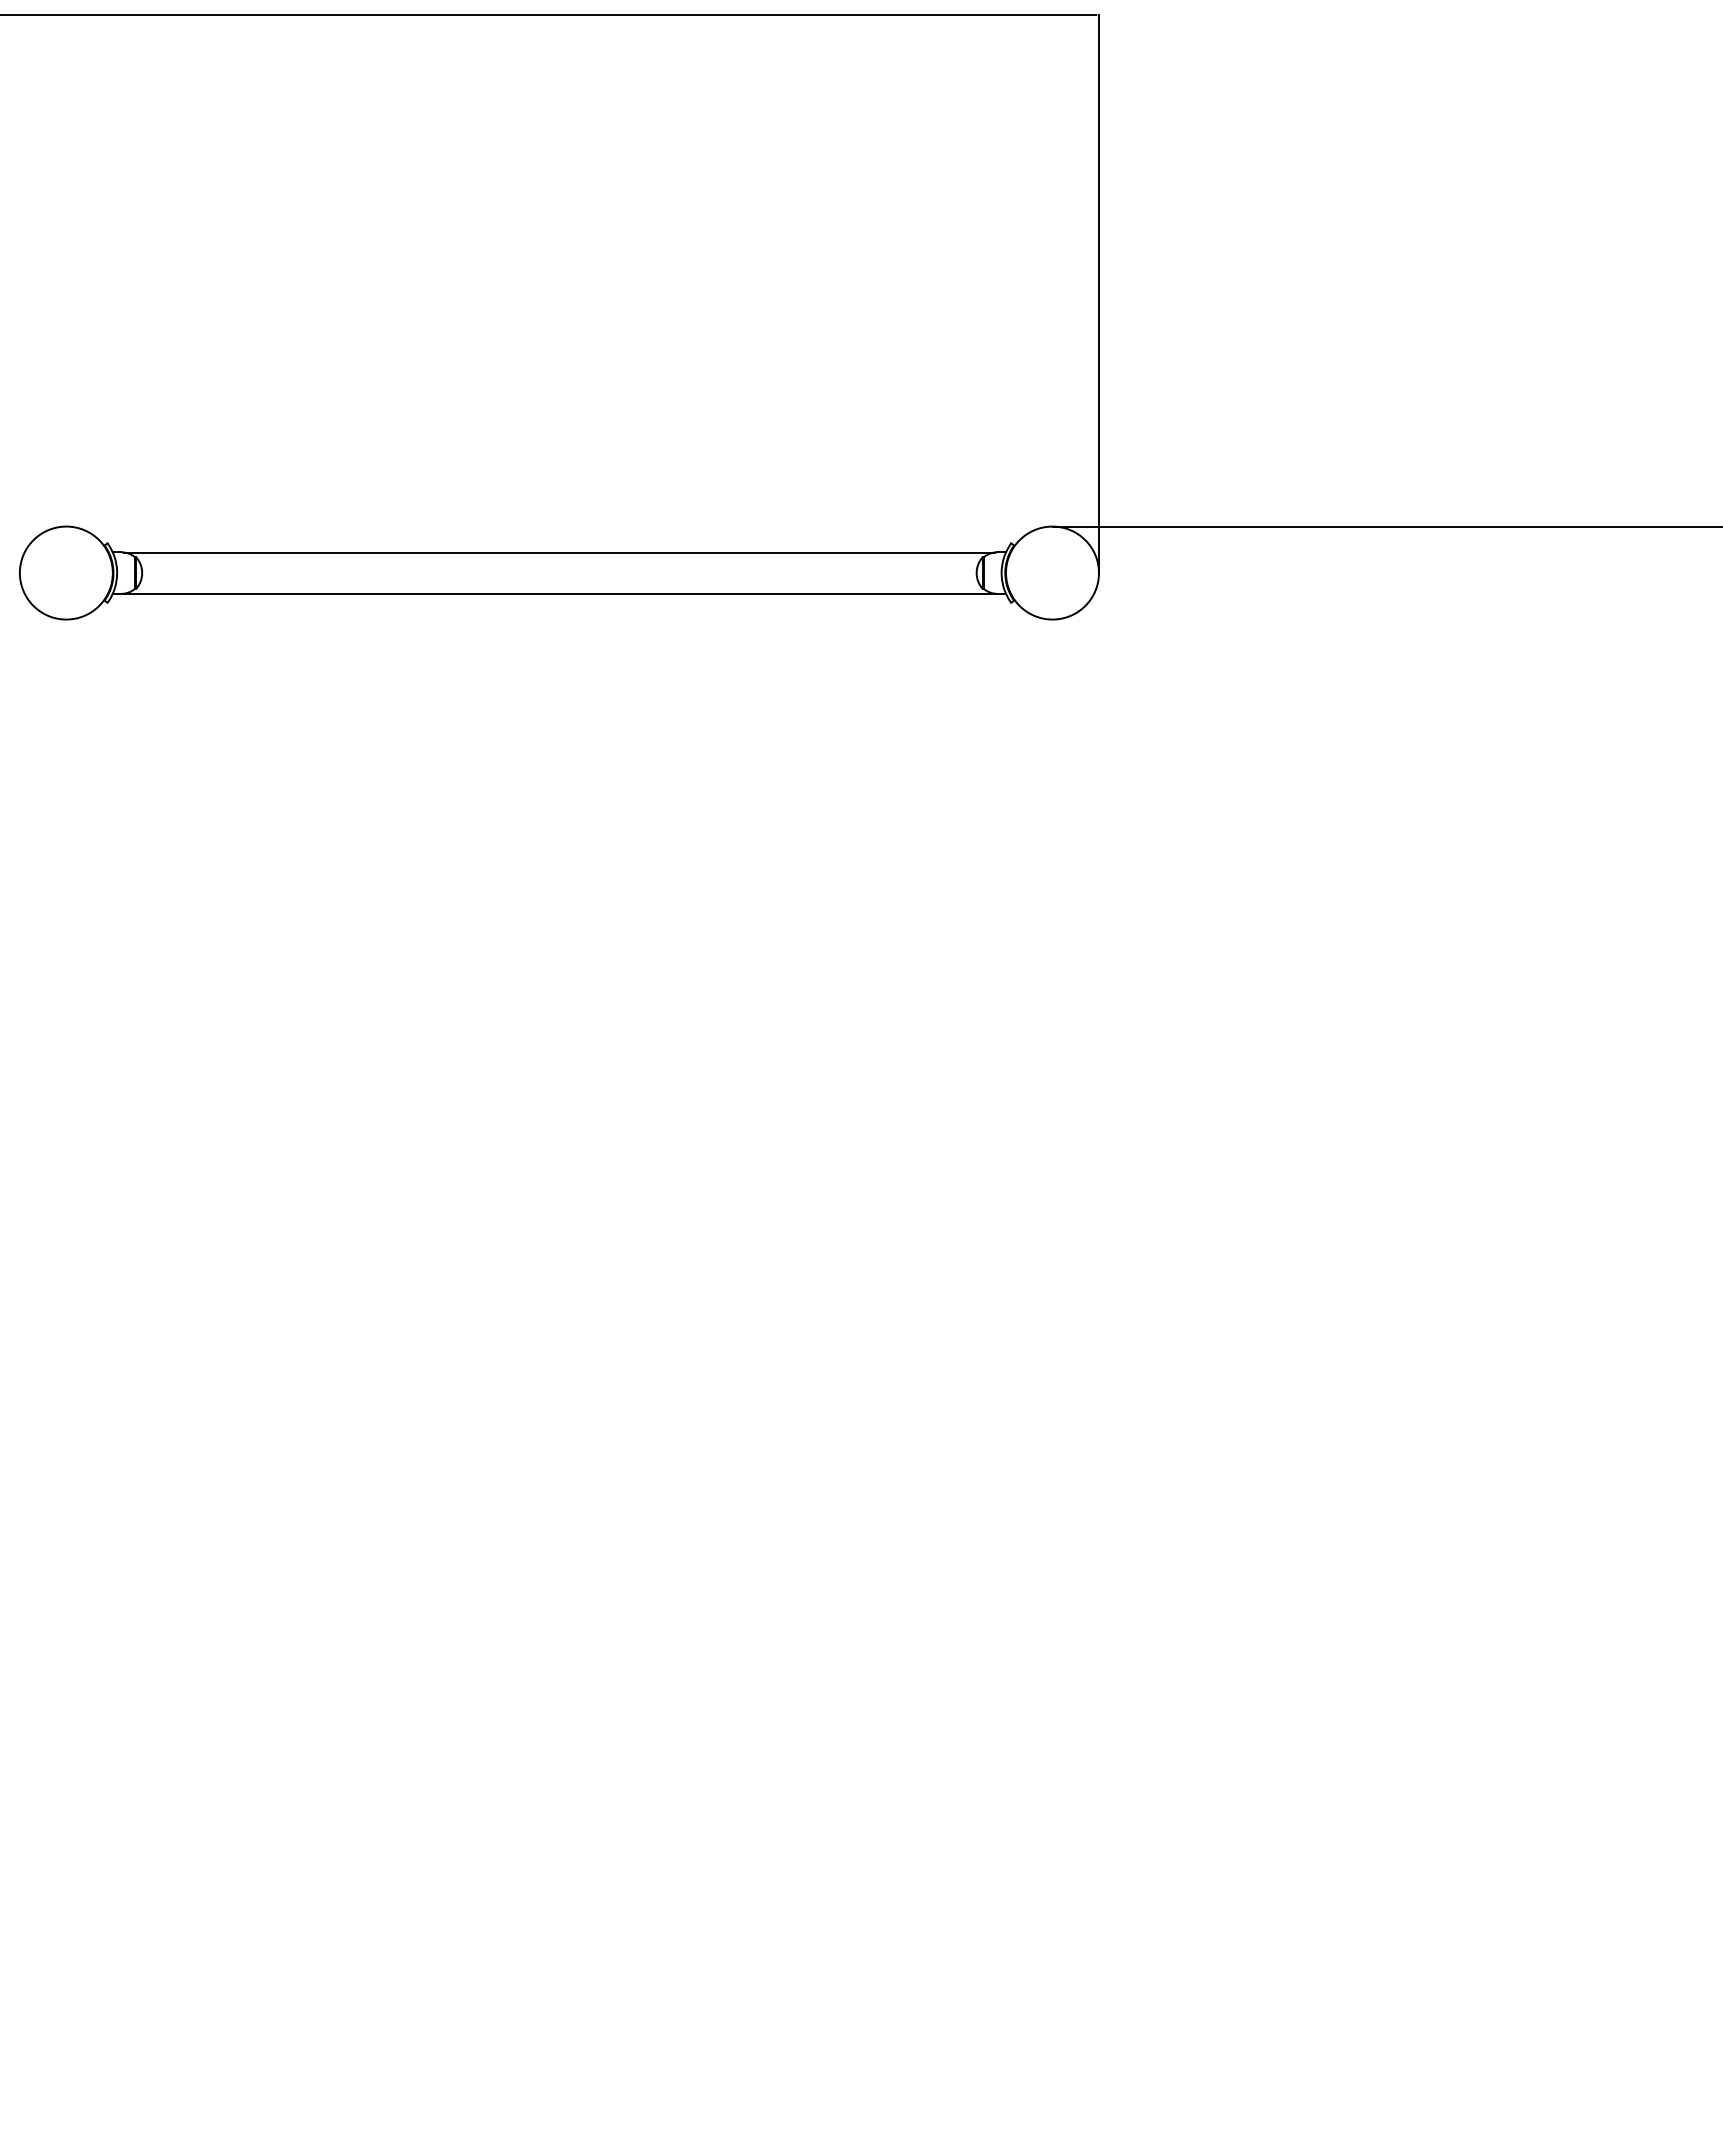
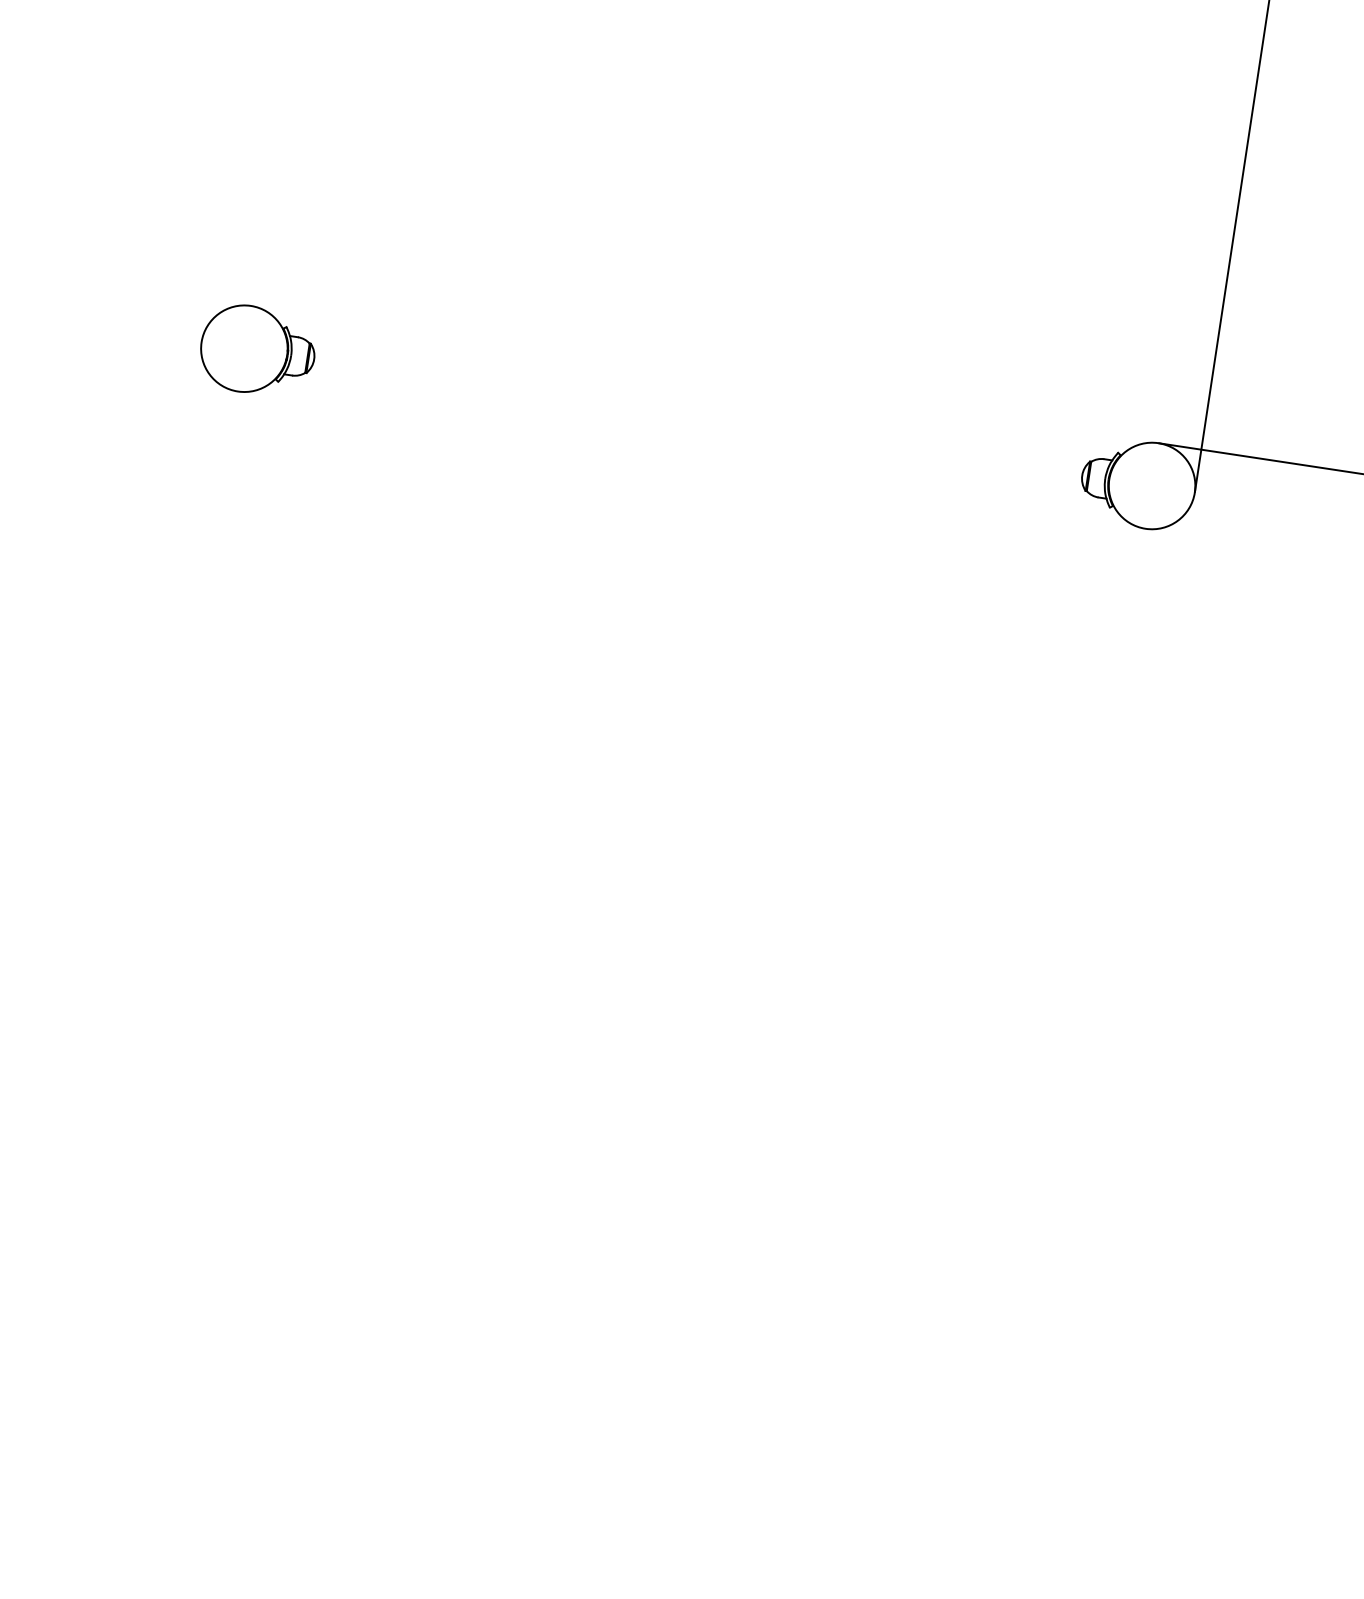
line: (559, 552) -> (701, 398), removed
line: (559, 593) -> (695, 436), removed

